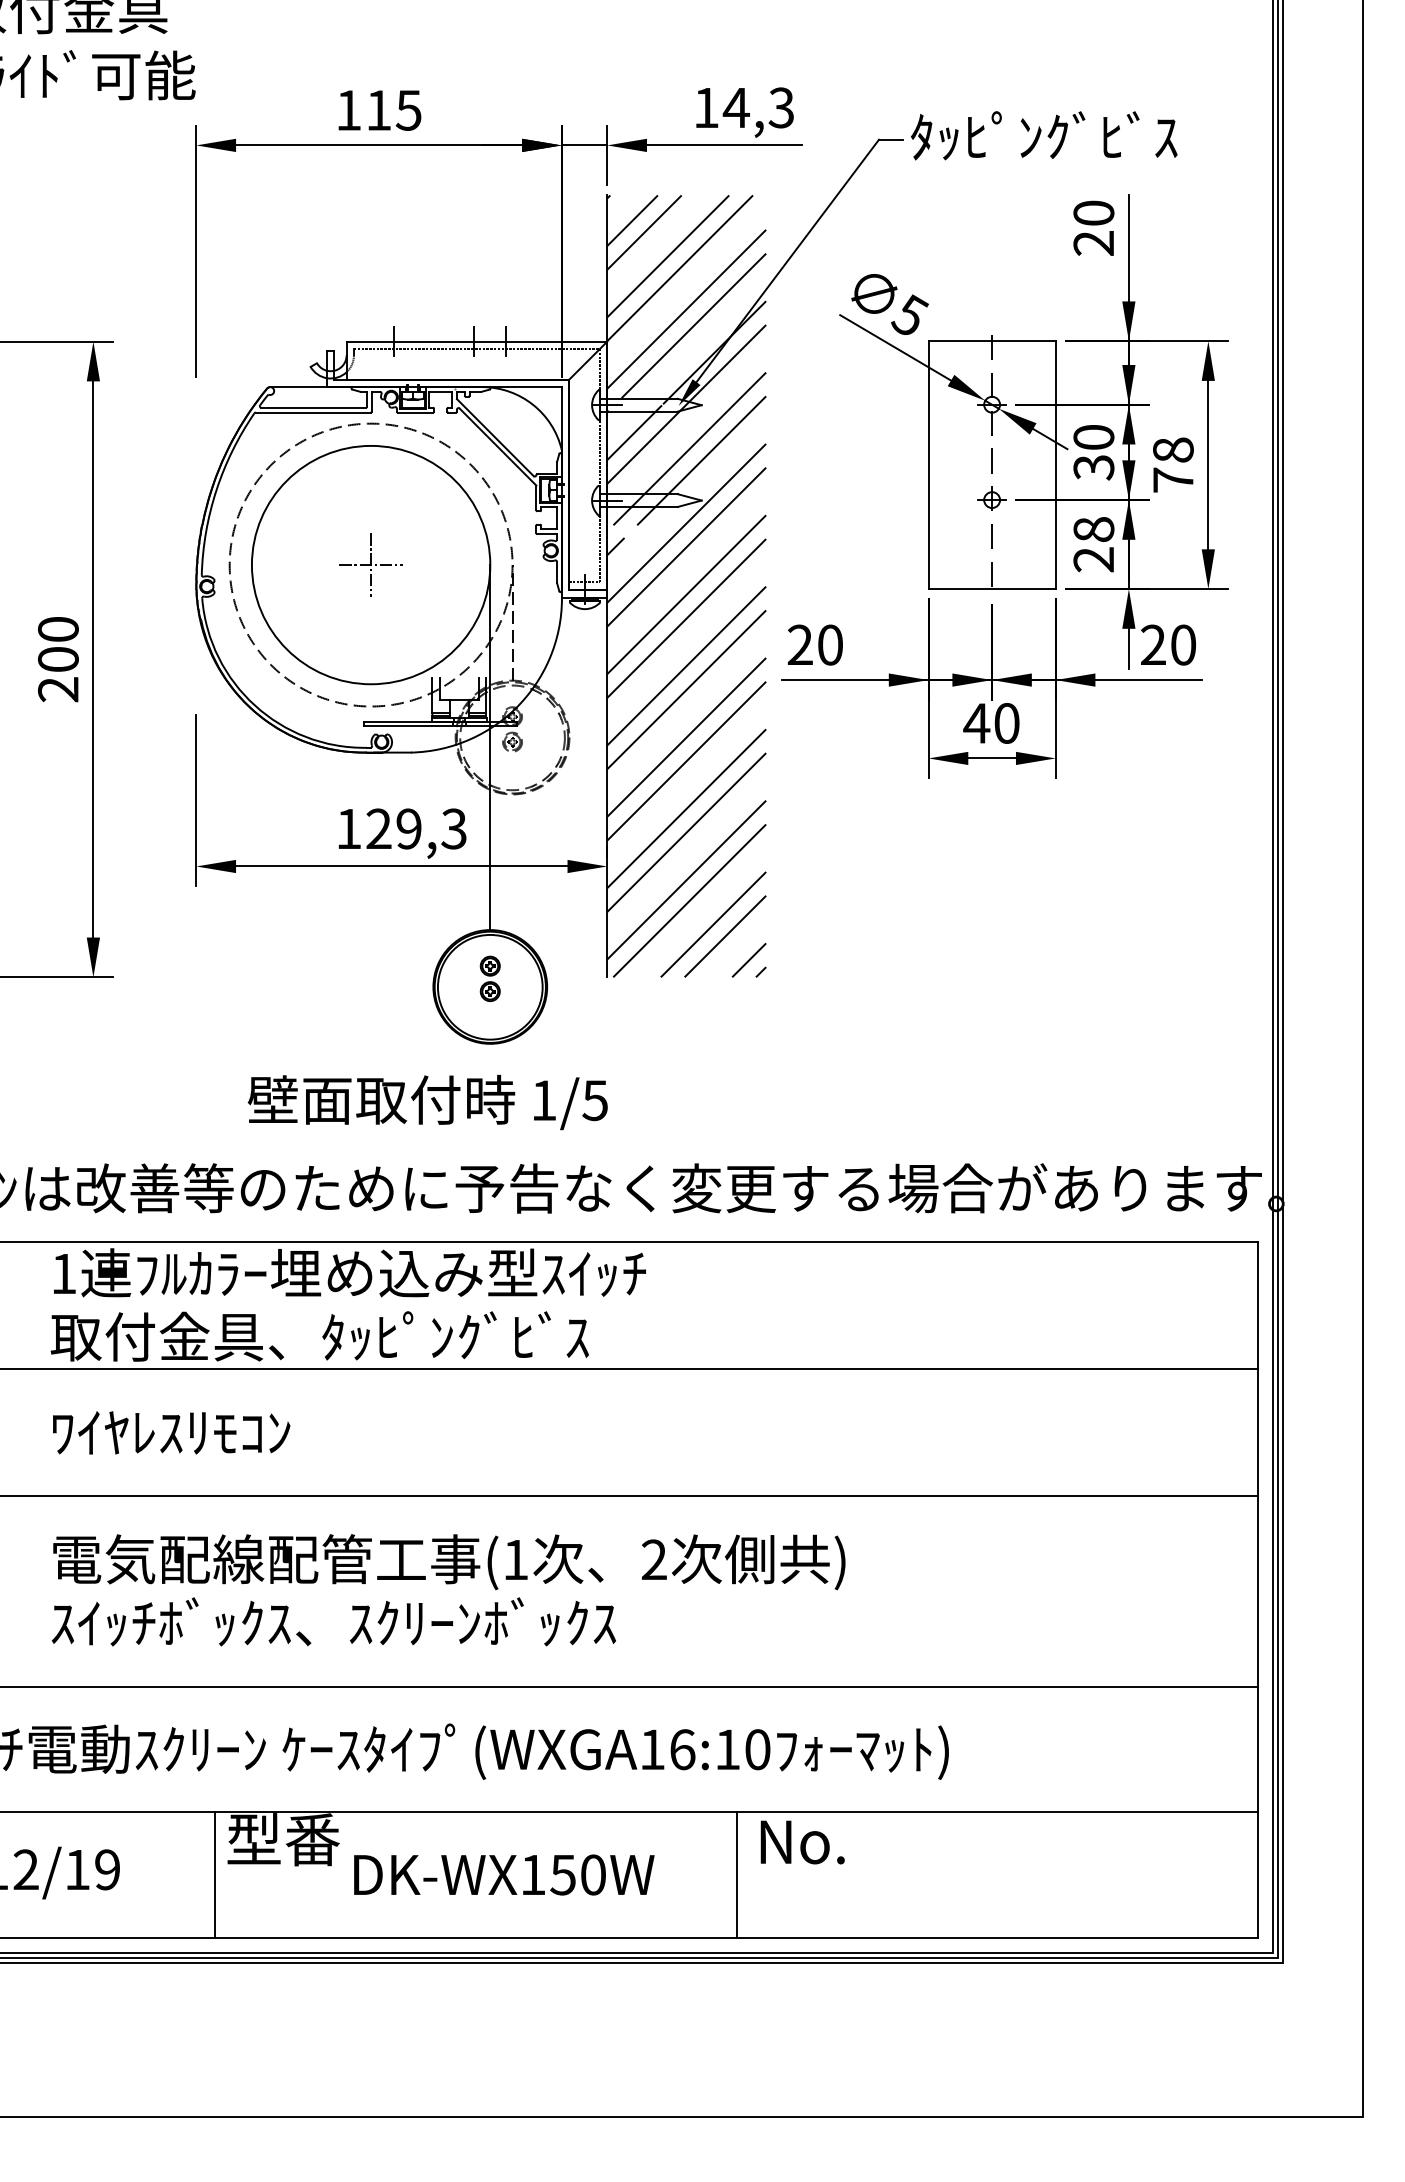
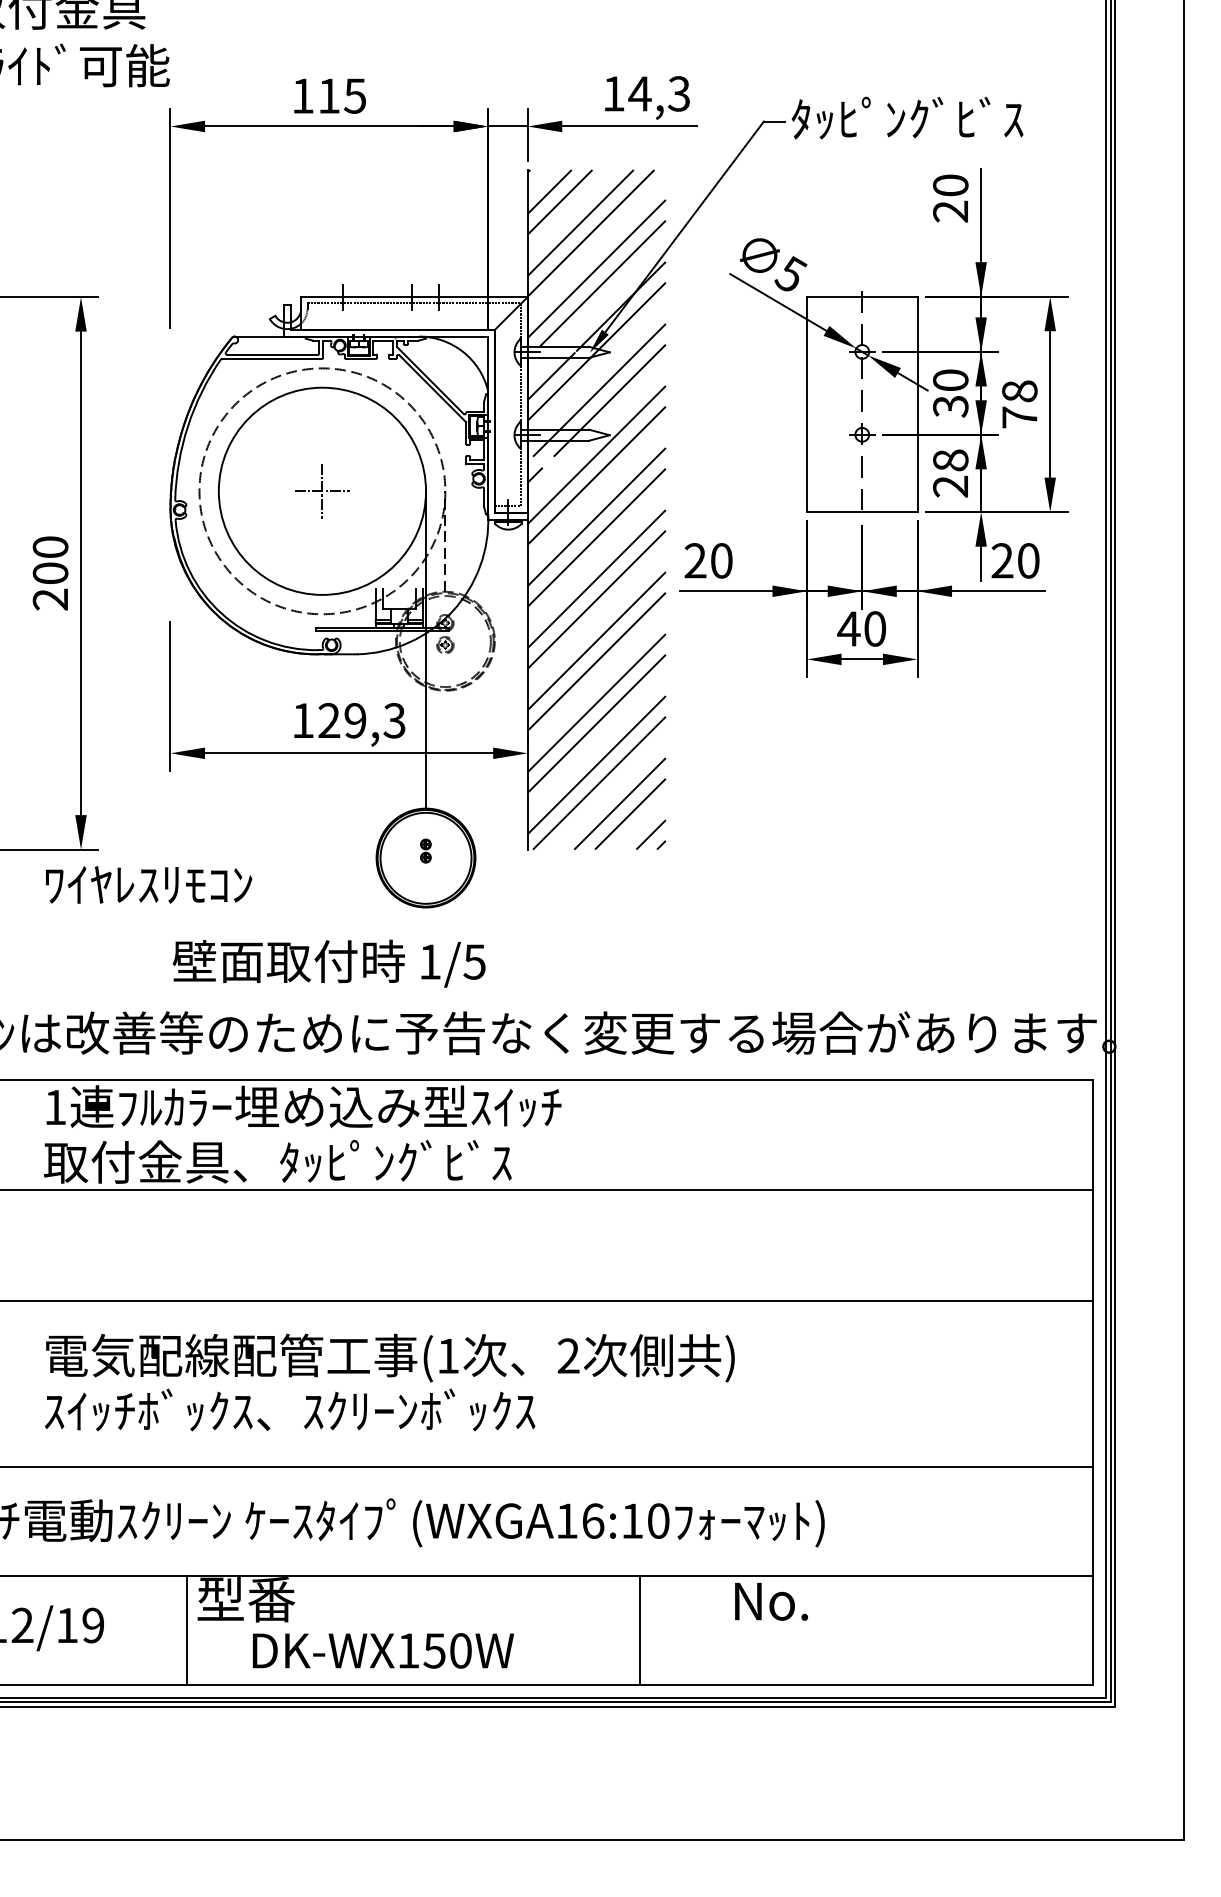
part: (489, 978) -> (425, 850), size x0.6
text: (427, 1102) -> (328, 963), moved
text: (171, 1432) -> (148, 884), moved
text: (802, 1842) -> (771, 1601), moved
text: (504, 1874) -> (383, 1650), moved

